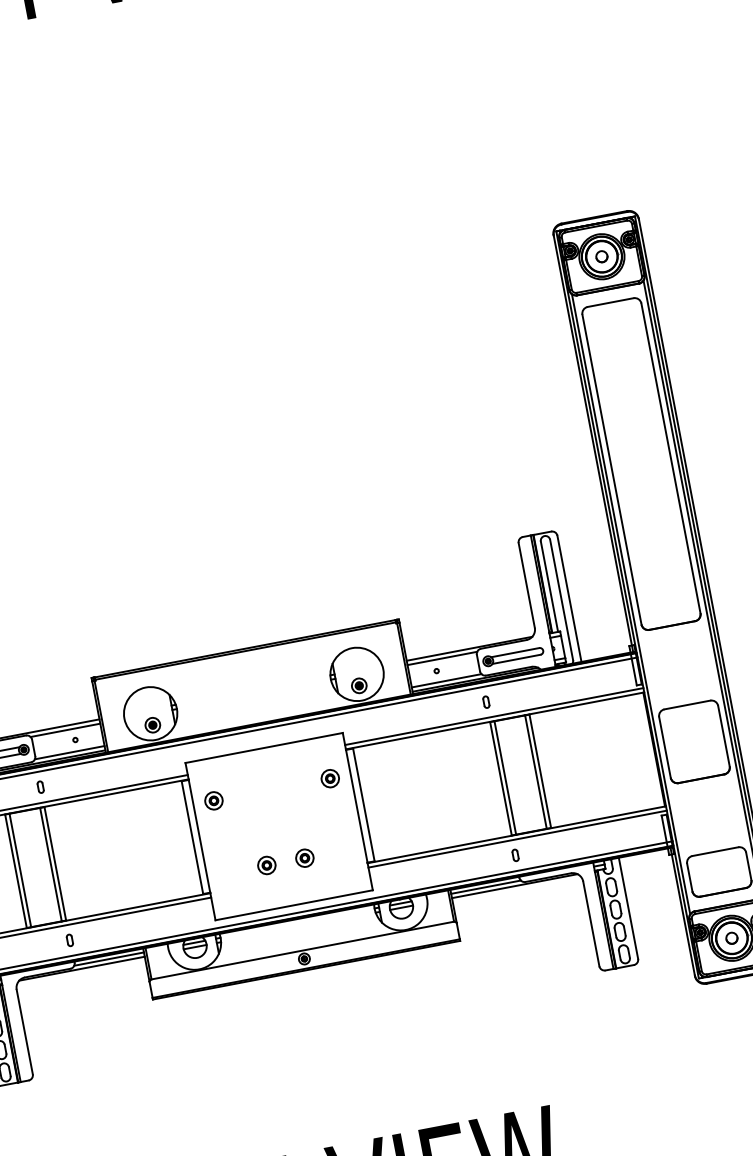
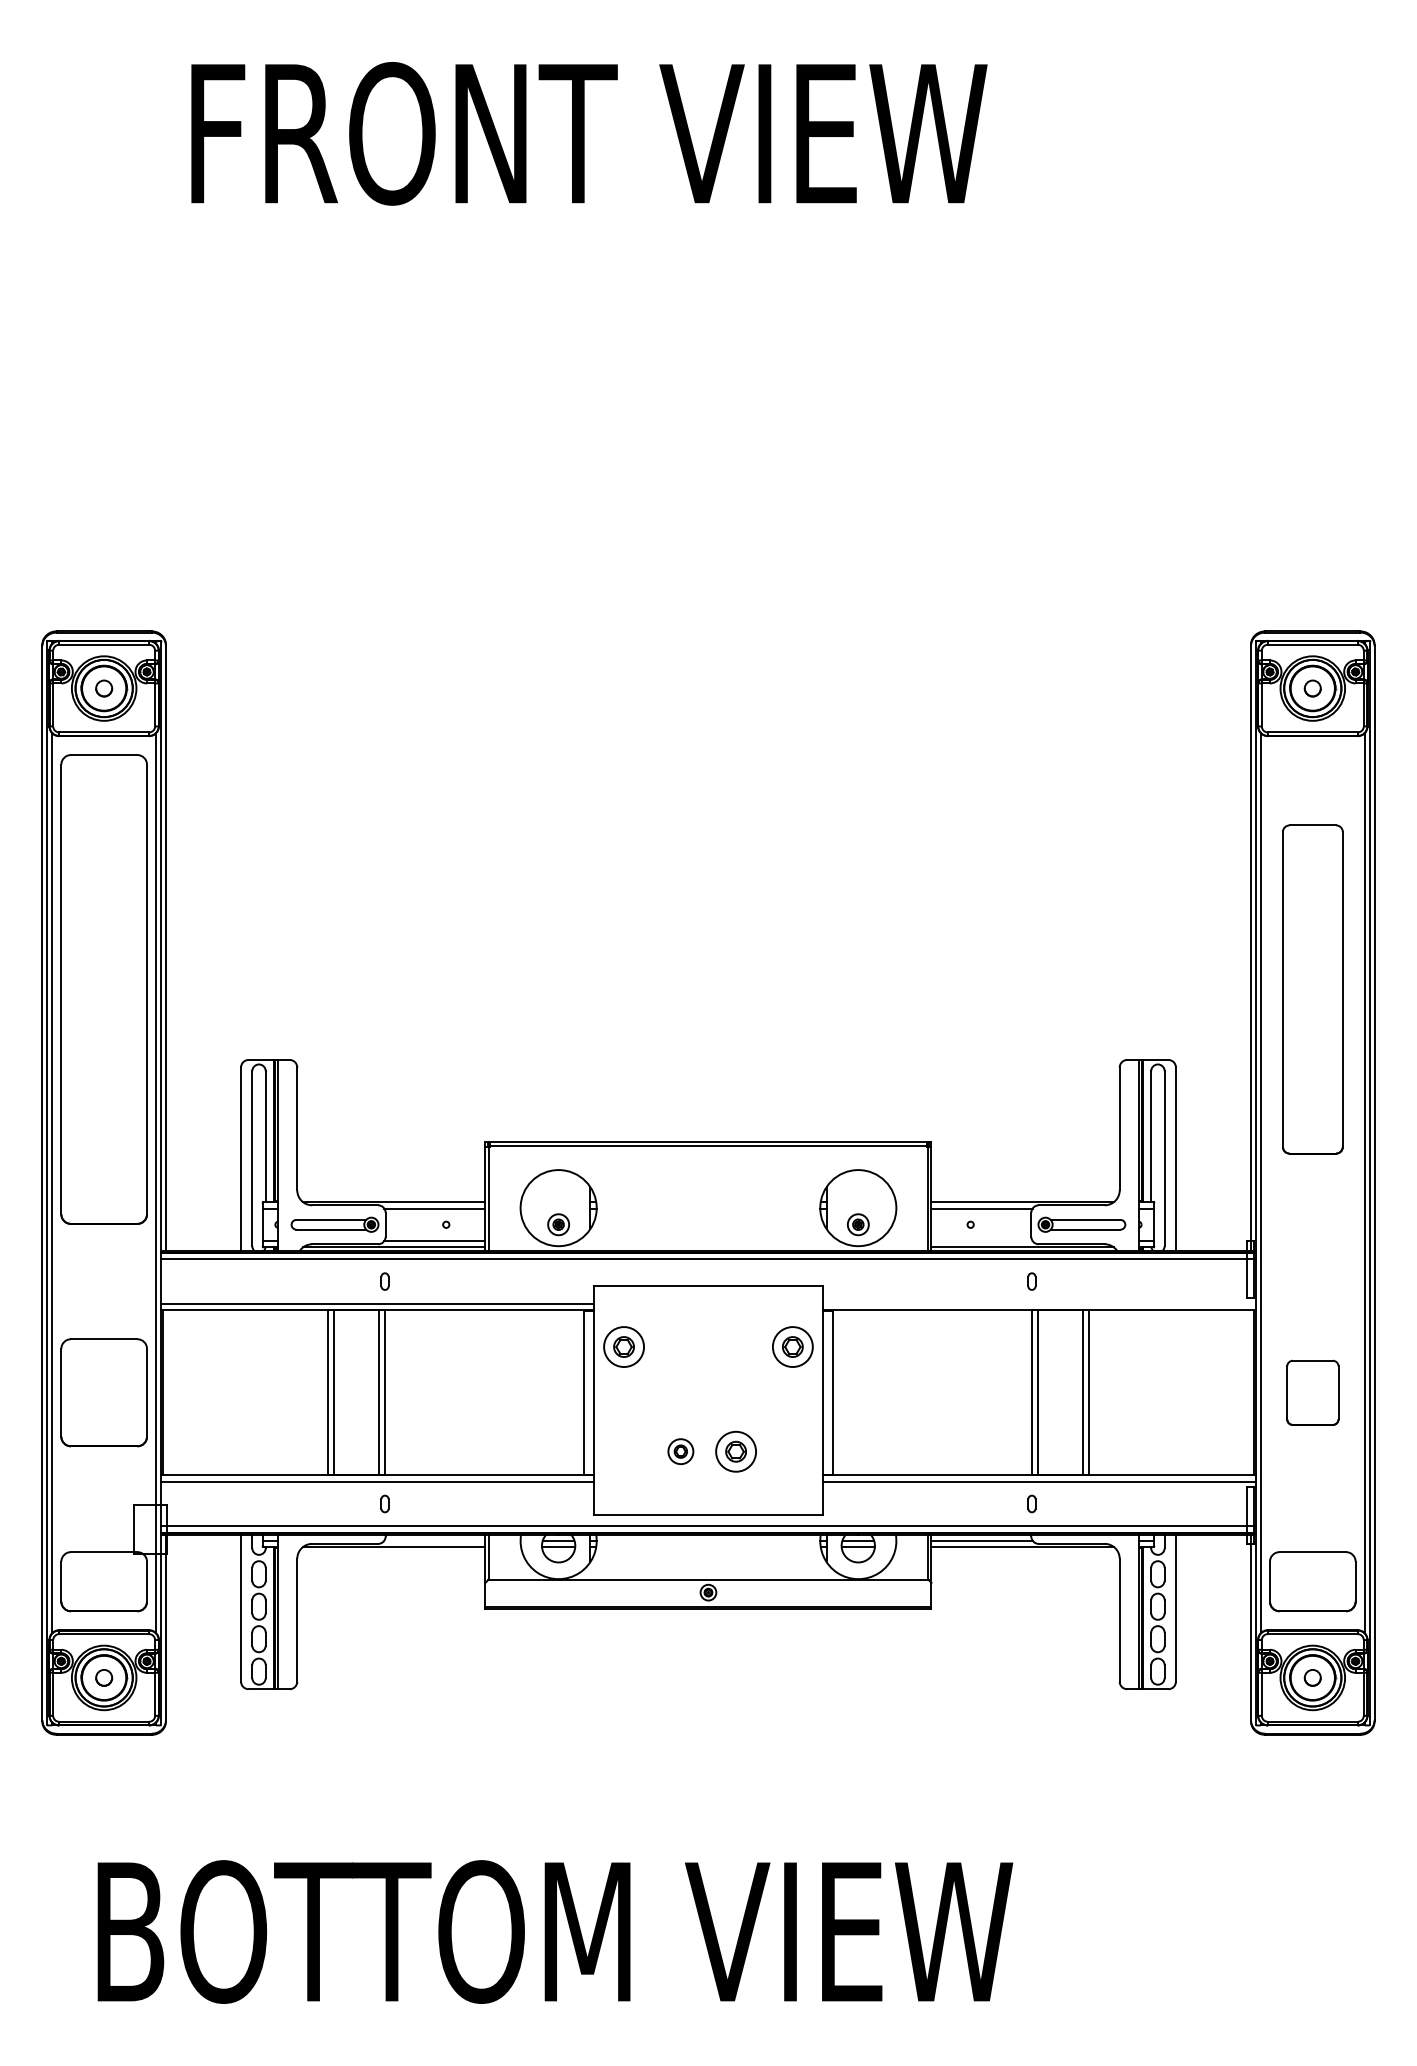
part: (641, 464) -> (1312, 989), size x0.7
line: (446, 681) -> (981, 1241), removed
line: (493, 716) -> (1038, 1303), removed
part: (694, 741) -> (1312, 1392), size x0.6
part: (329, 778) -> (792, 1346), size x1.6
part: (213, 800) -> (623, 1346), size x1.6
part: (304, 858) -> (735, 1451), size x1.6
line: (108, 959) -> (434, 1540), removed

